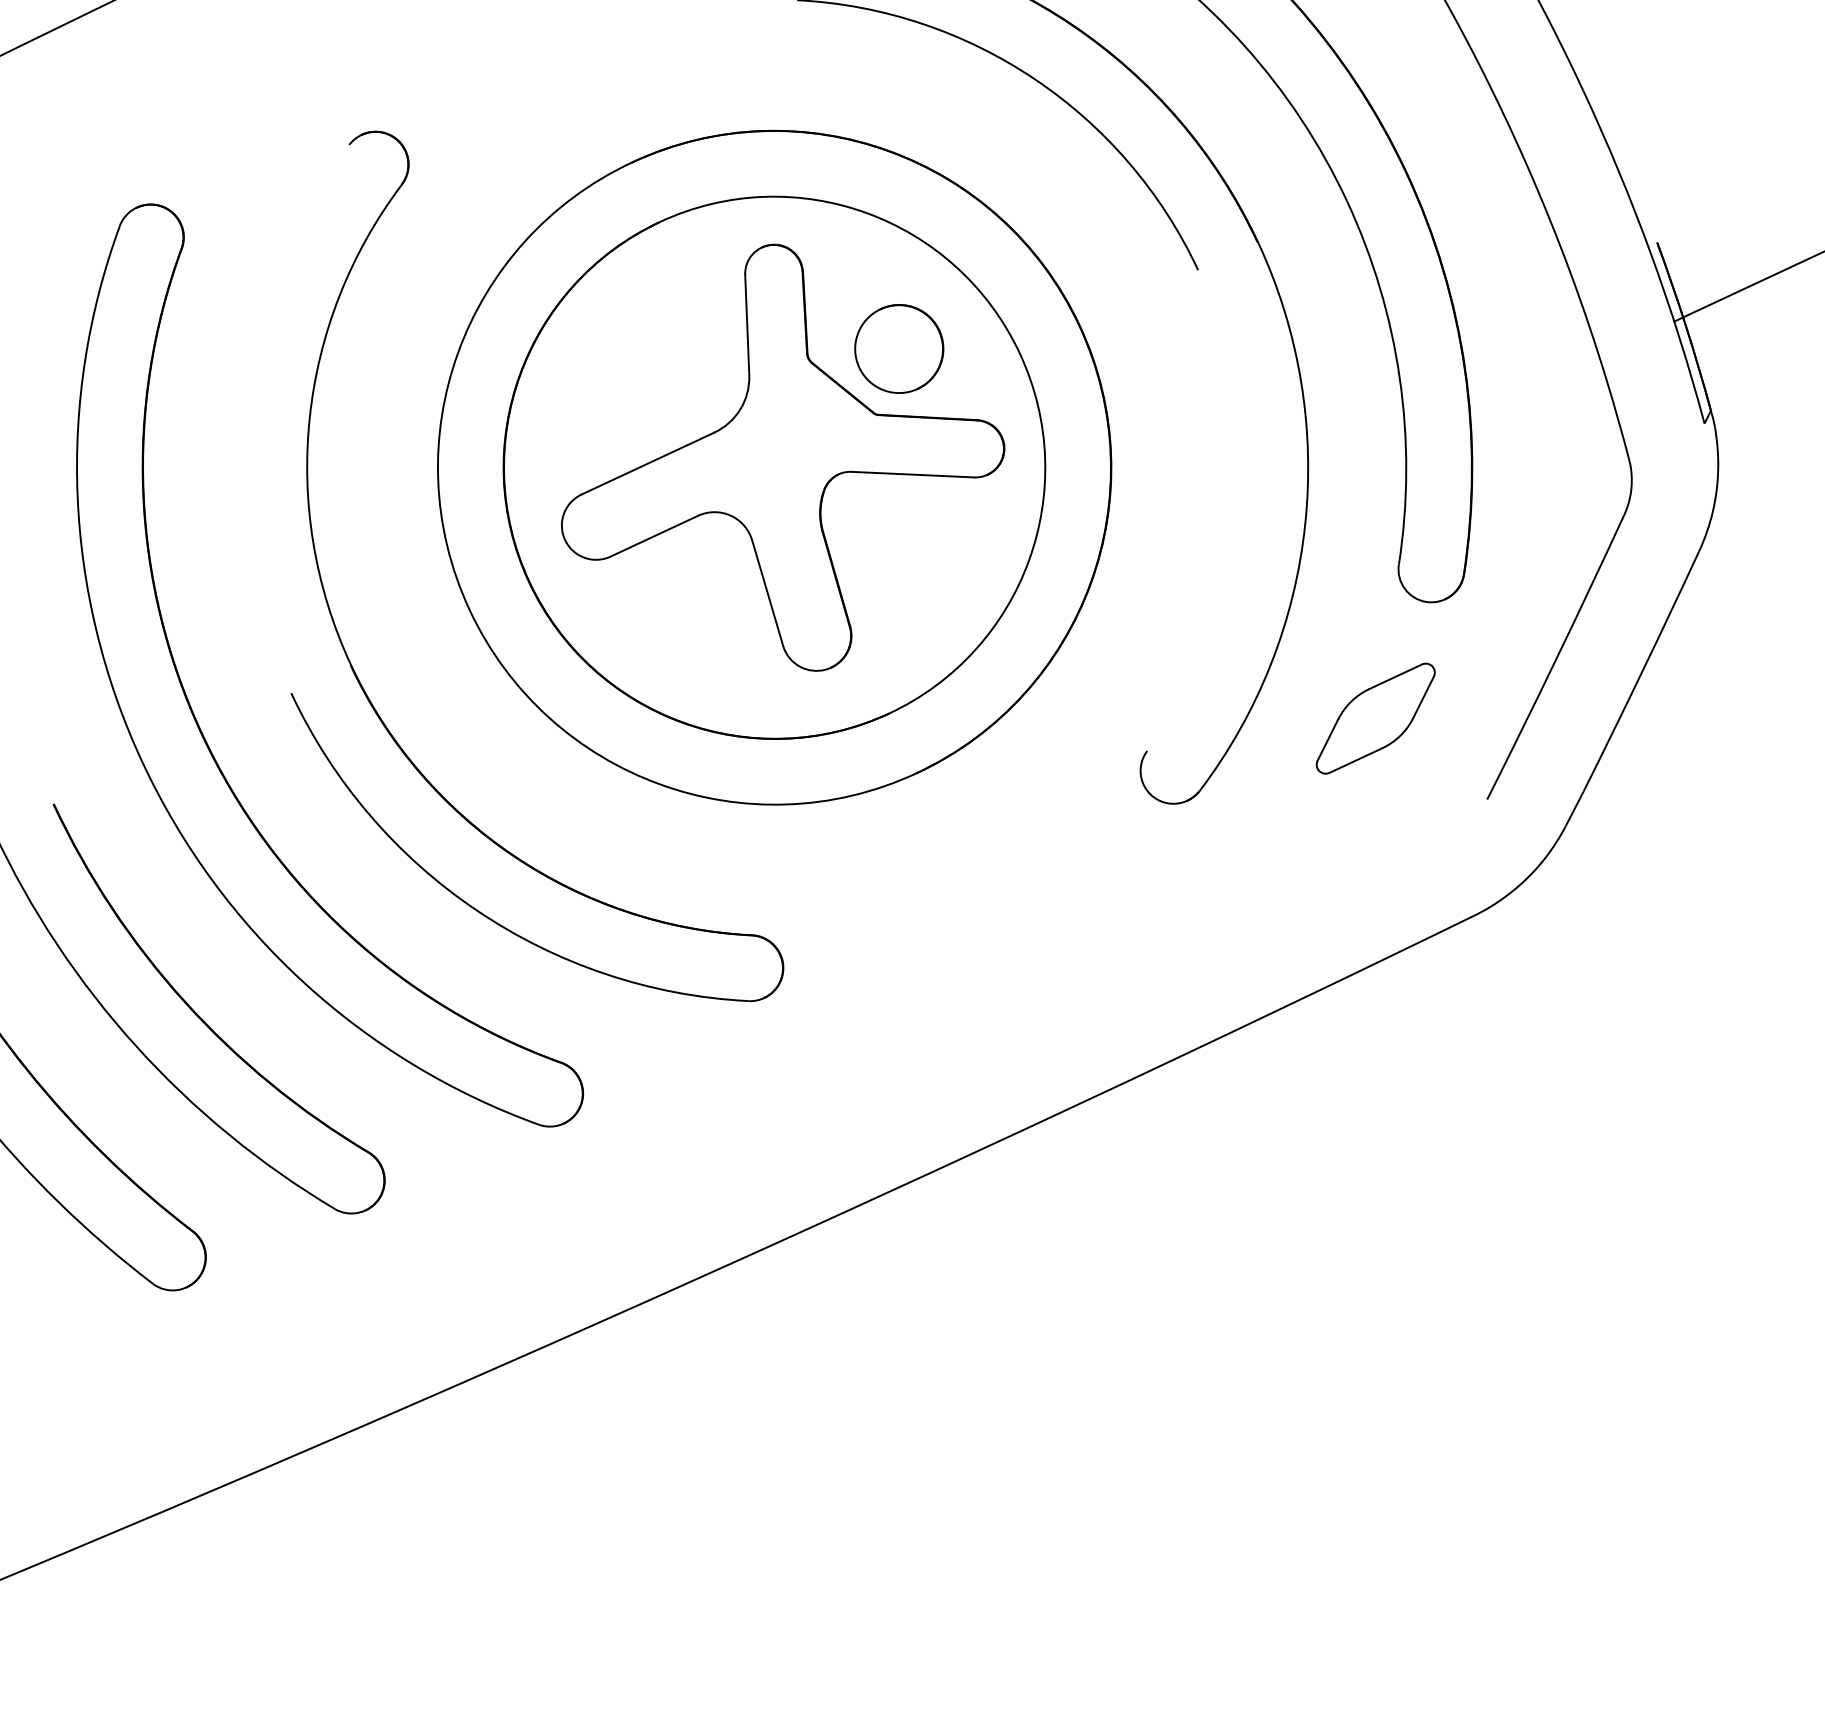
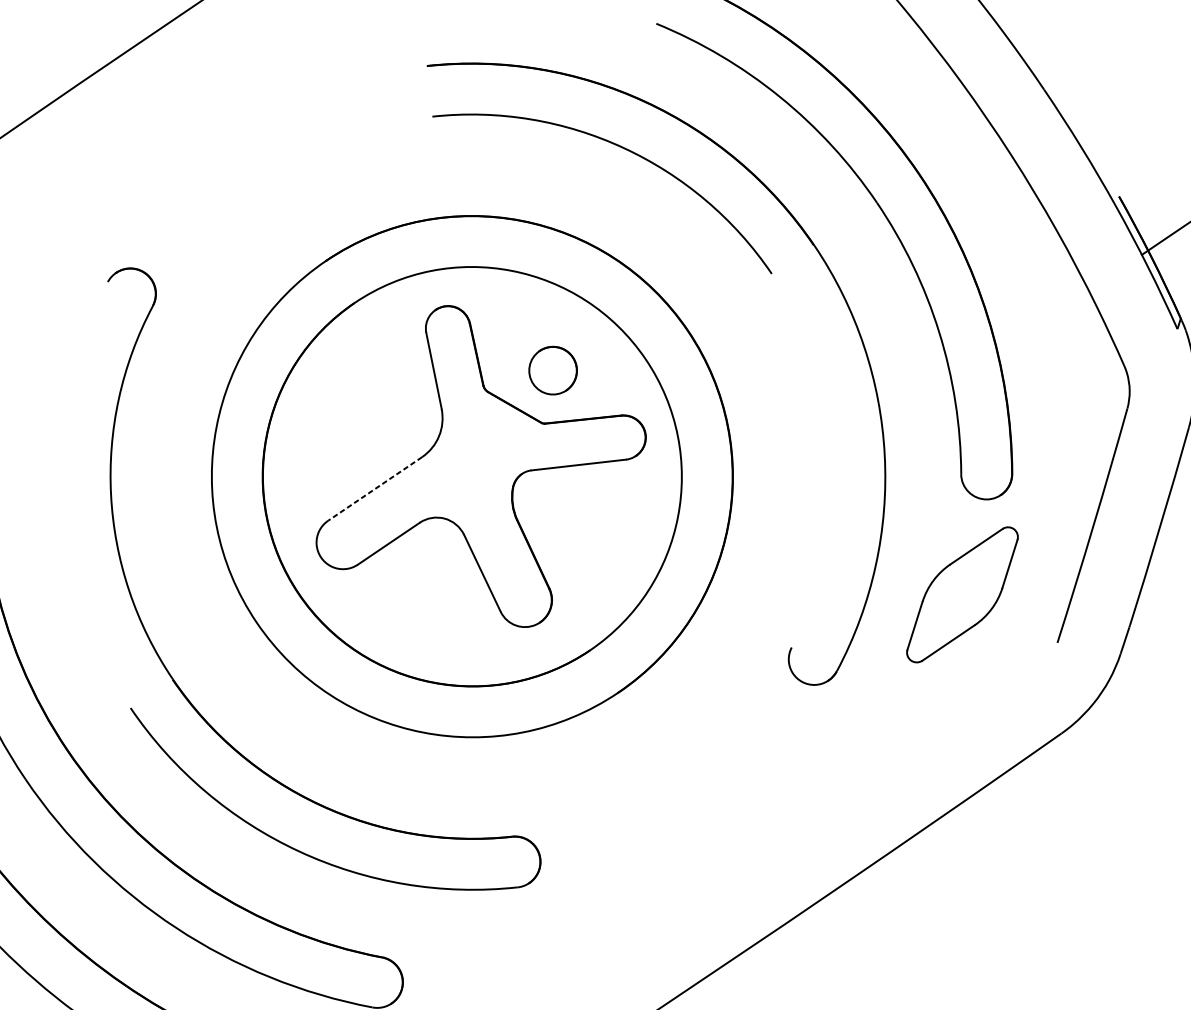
part: (899, 348) -> (553, 370), size x0.7
line: (647, 463) -> (374, 488), solid -> dashed
part: (1375, 718) -> (962, 594), size x1.4

